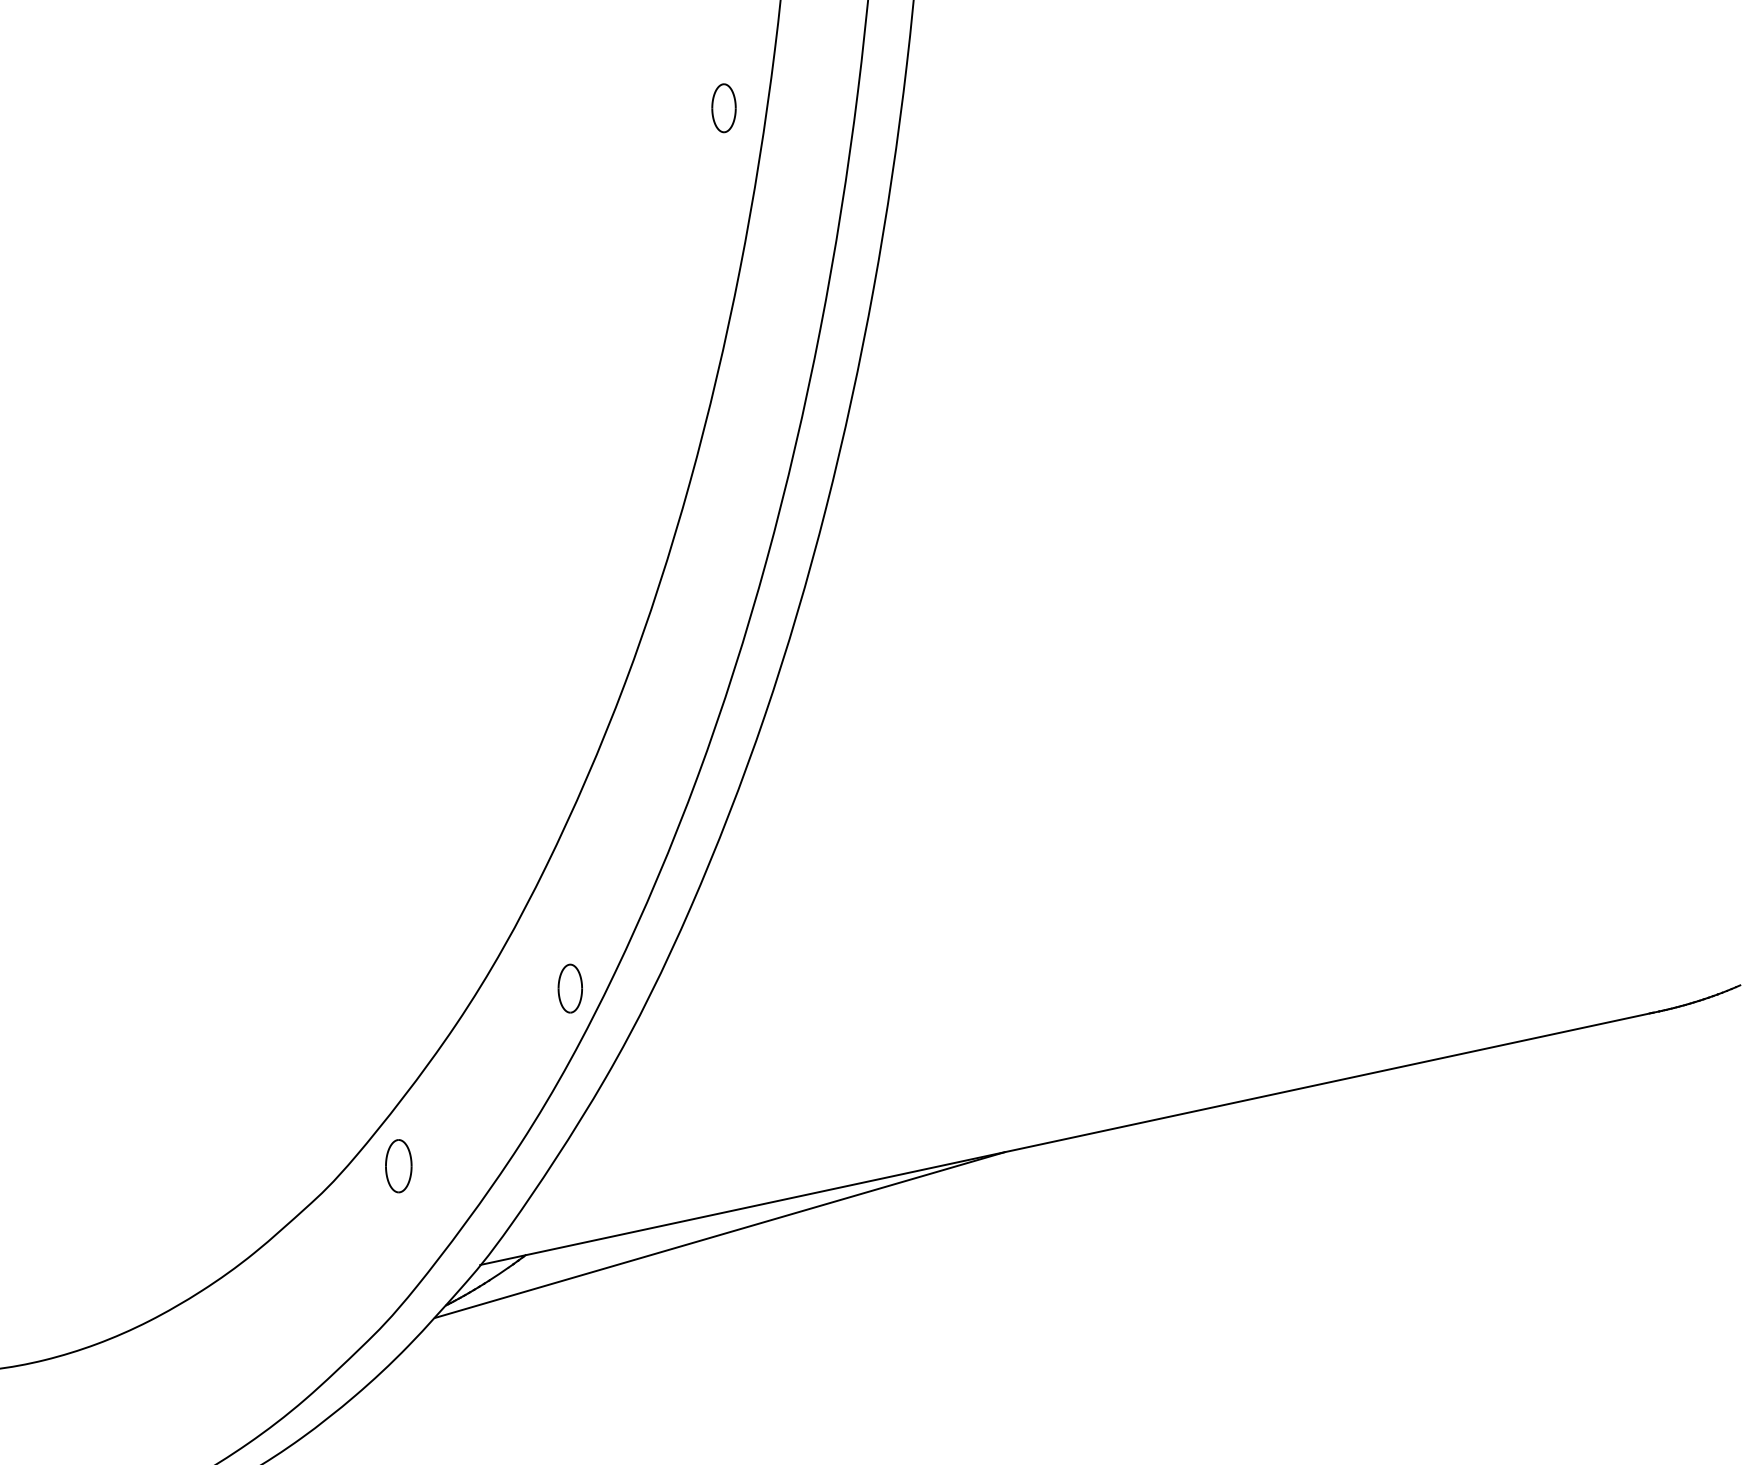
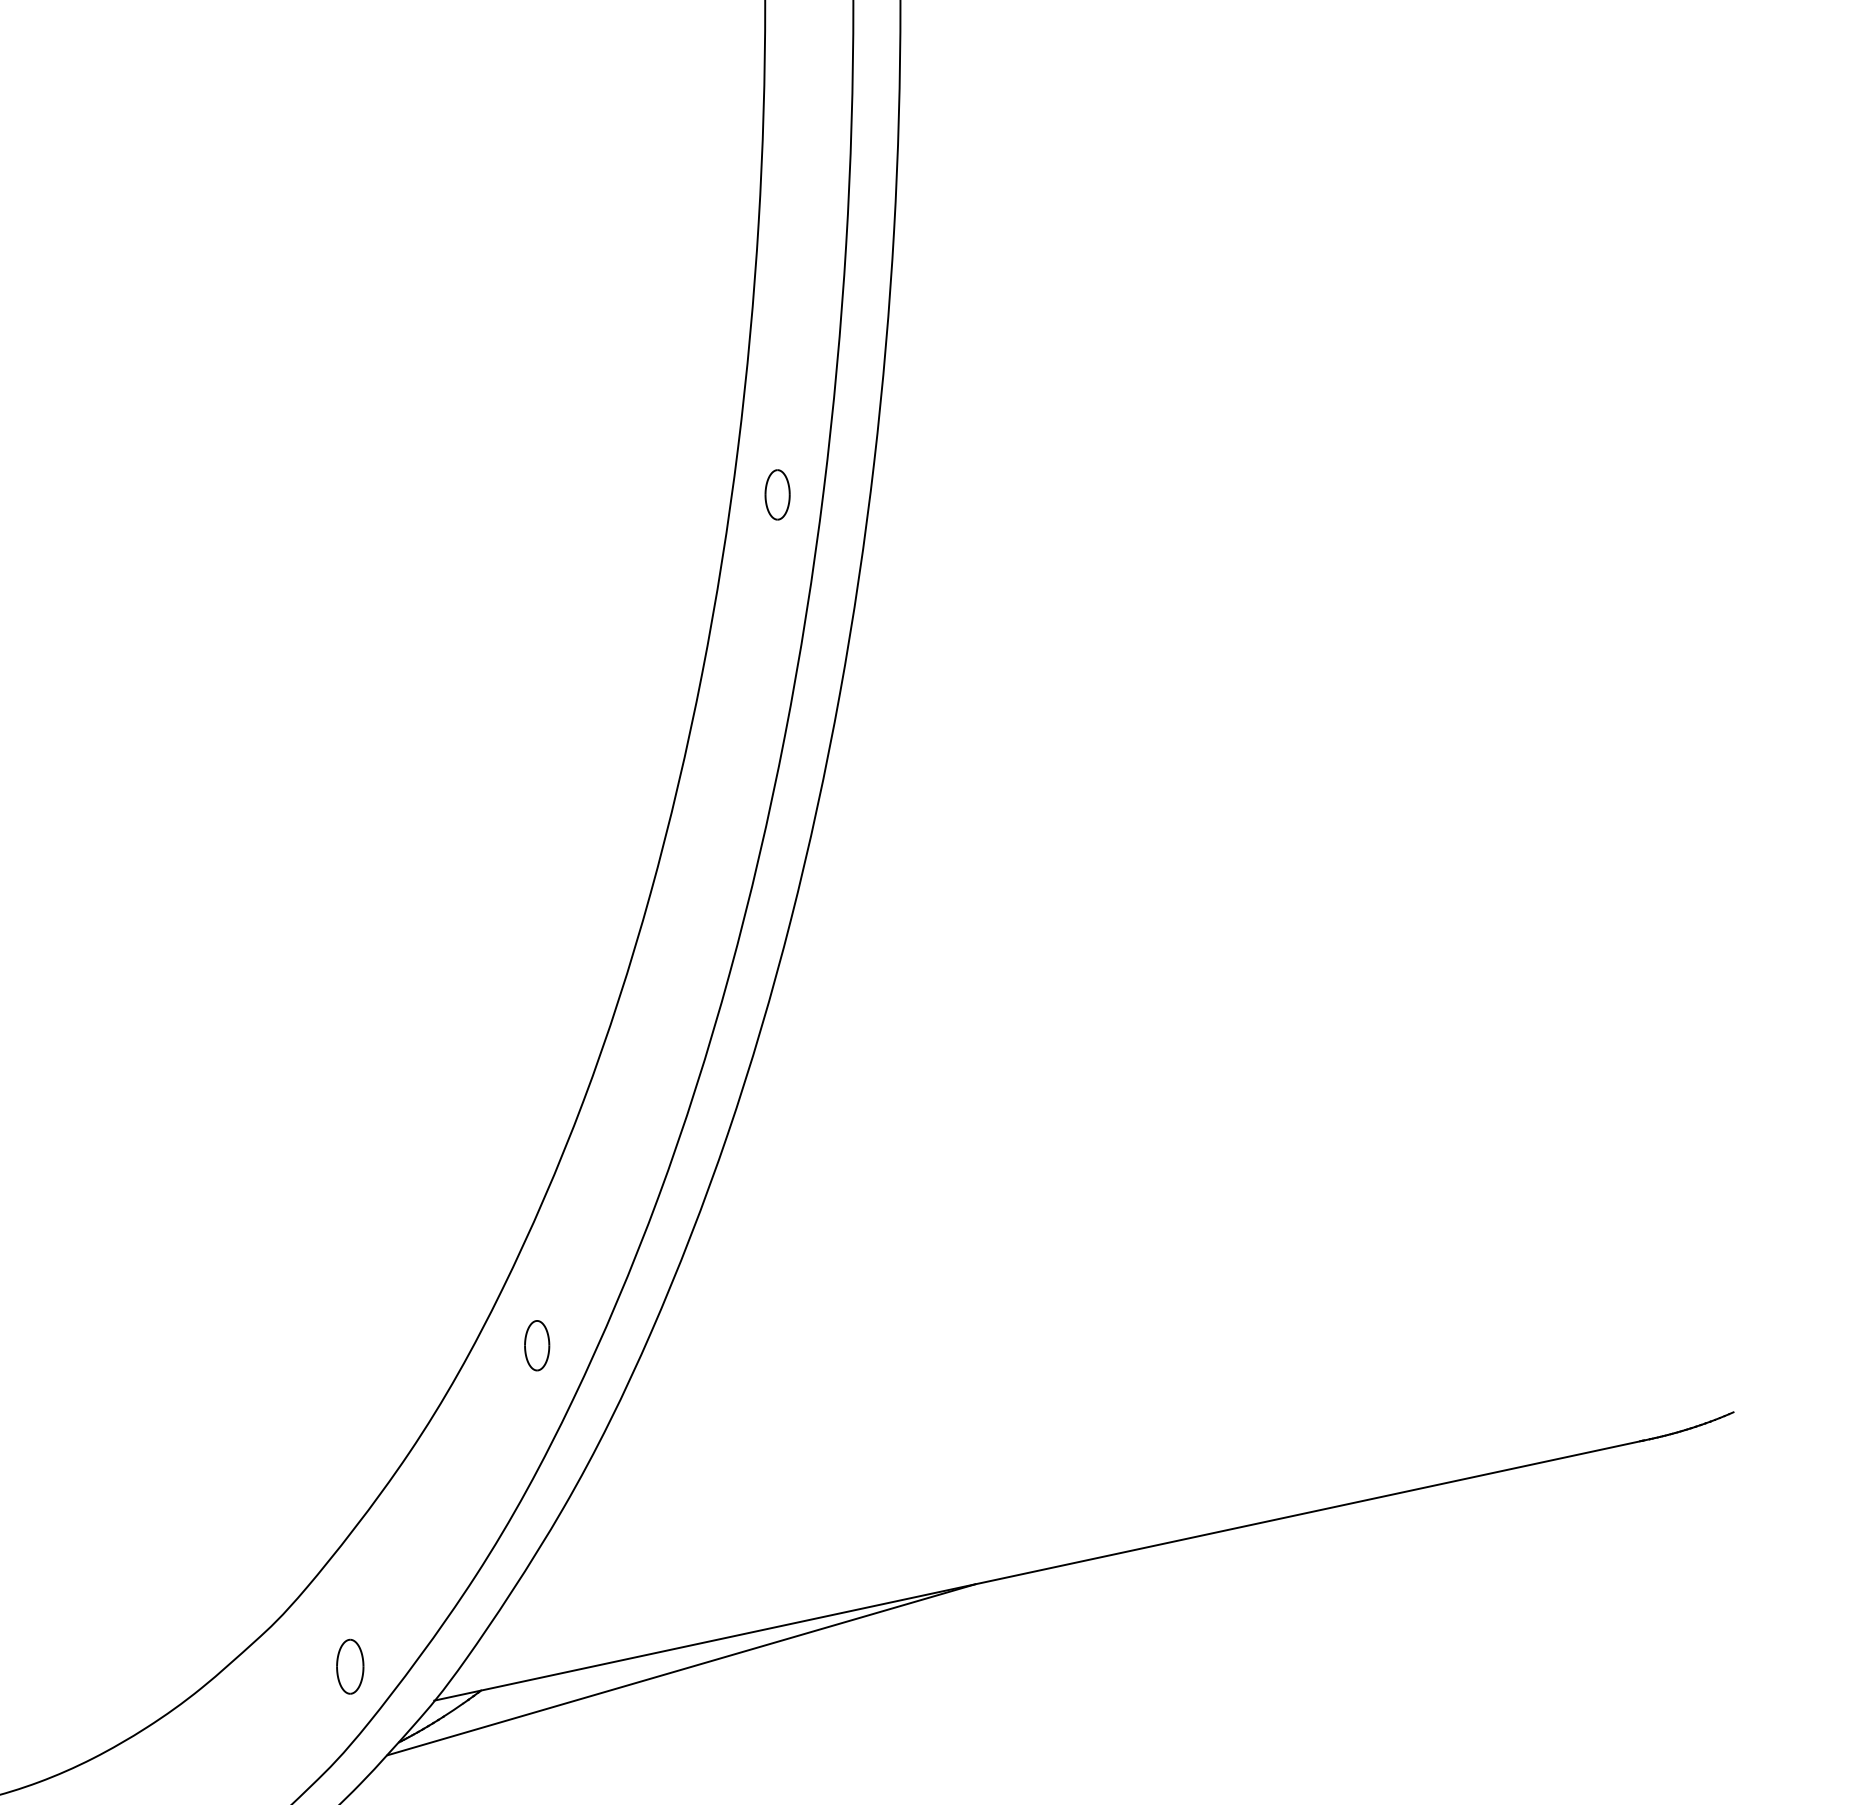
part: (723, 107) -> (777, 494), moved
part: (570, 988) -> (537, 1345), moved
part: (399, 1165) -> (350, 1666), moved

